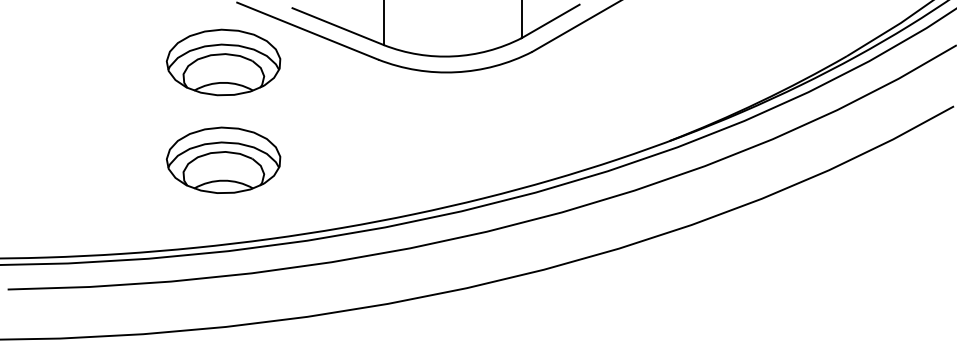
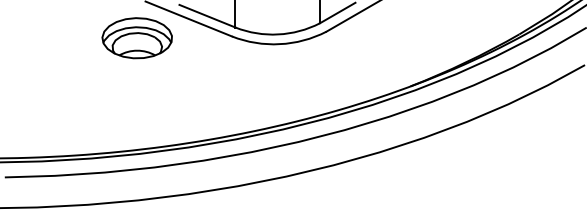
part: (222, 160) -> (136, 98), removed

